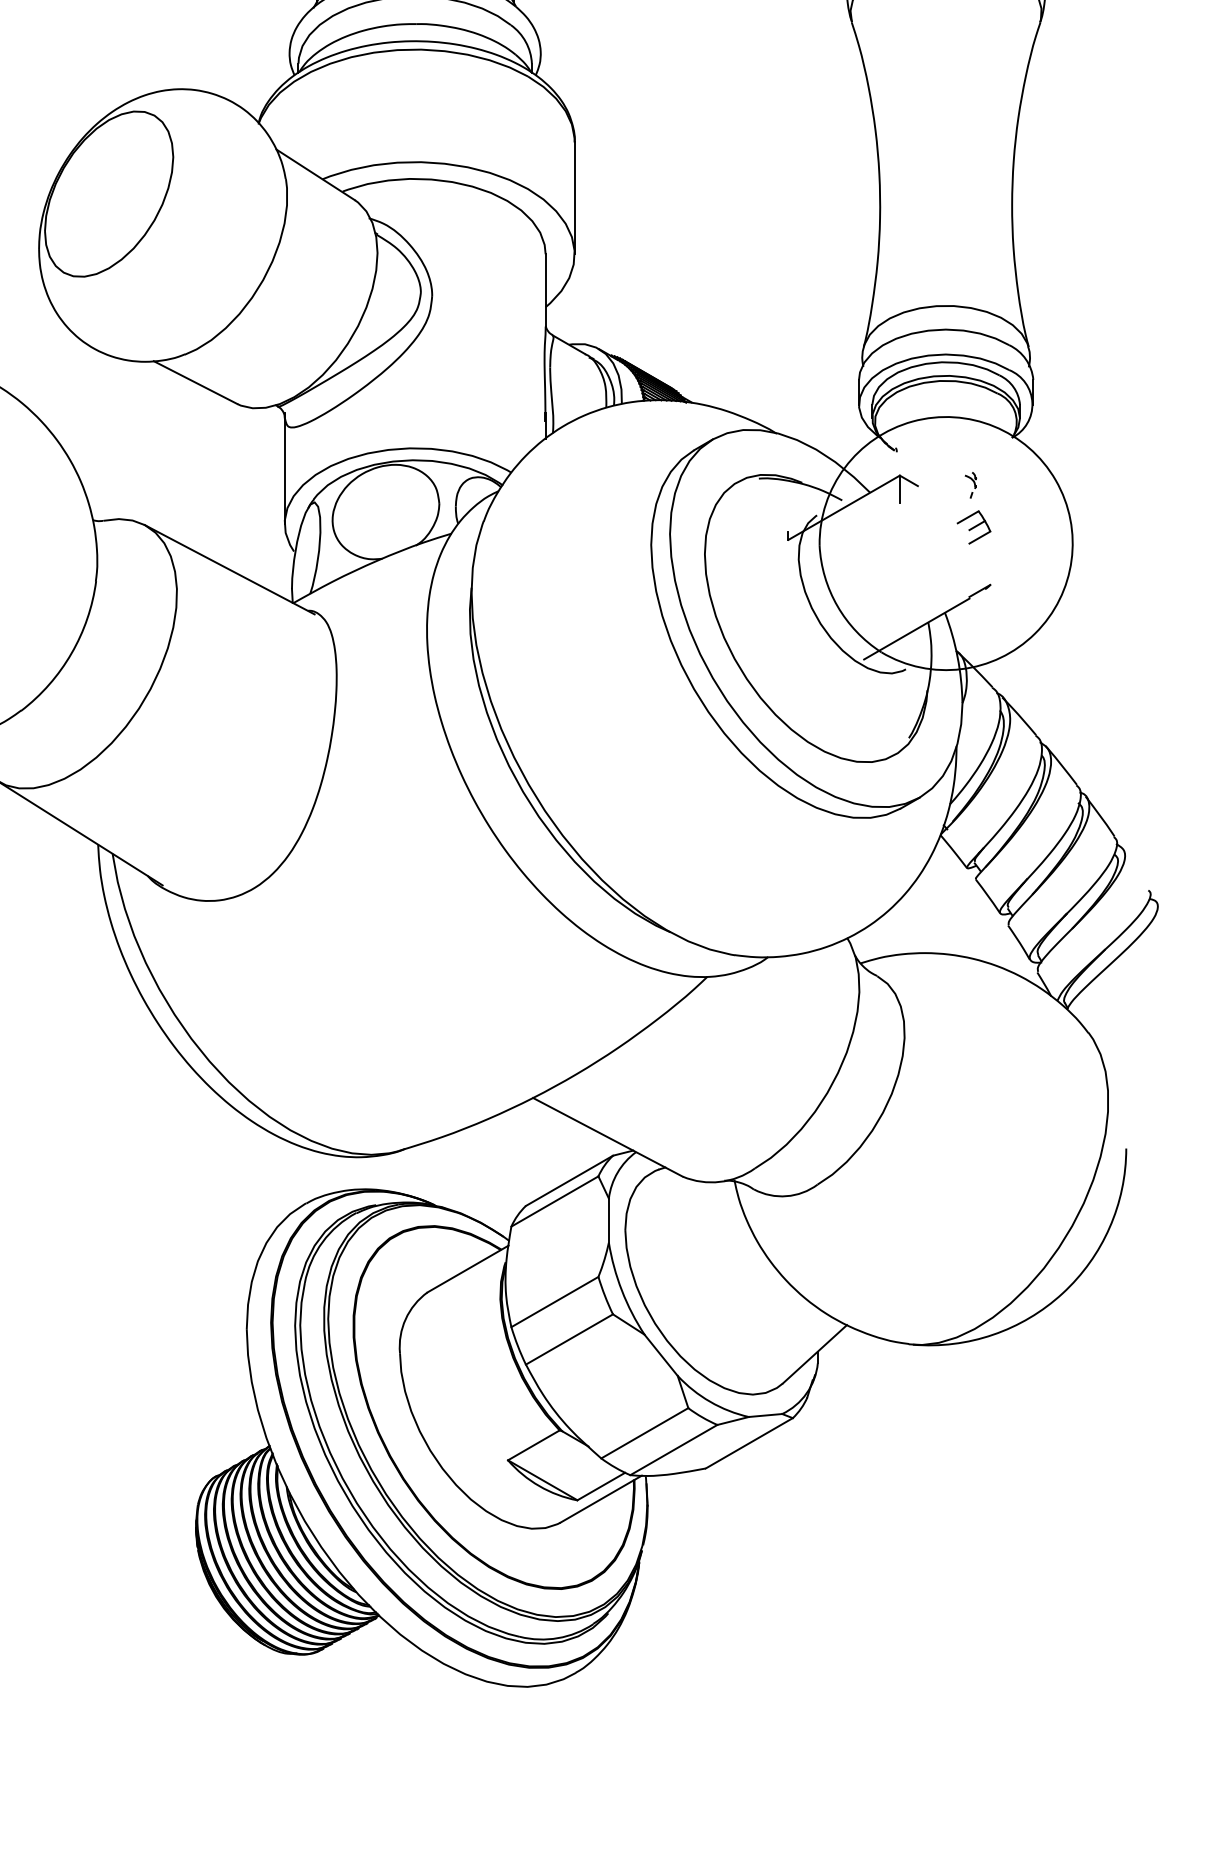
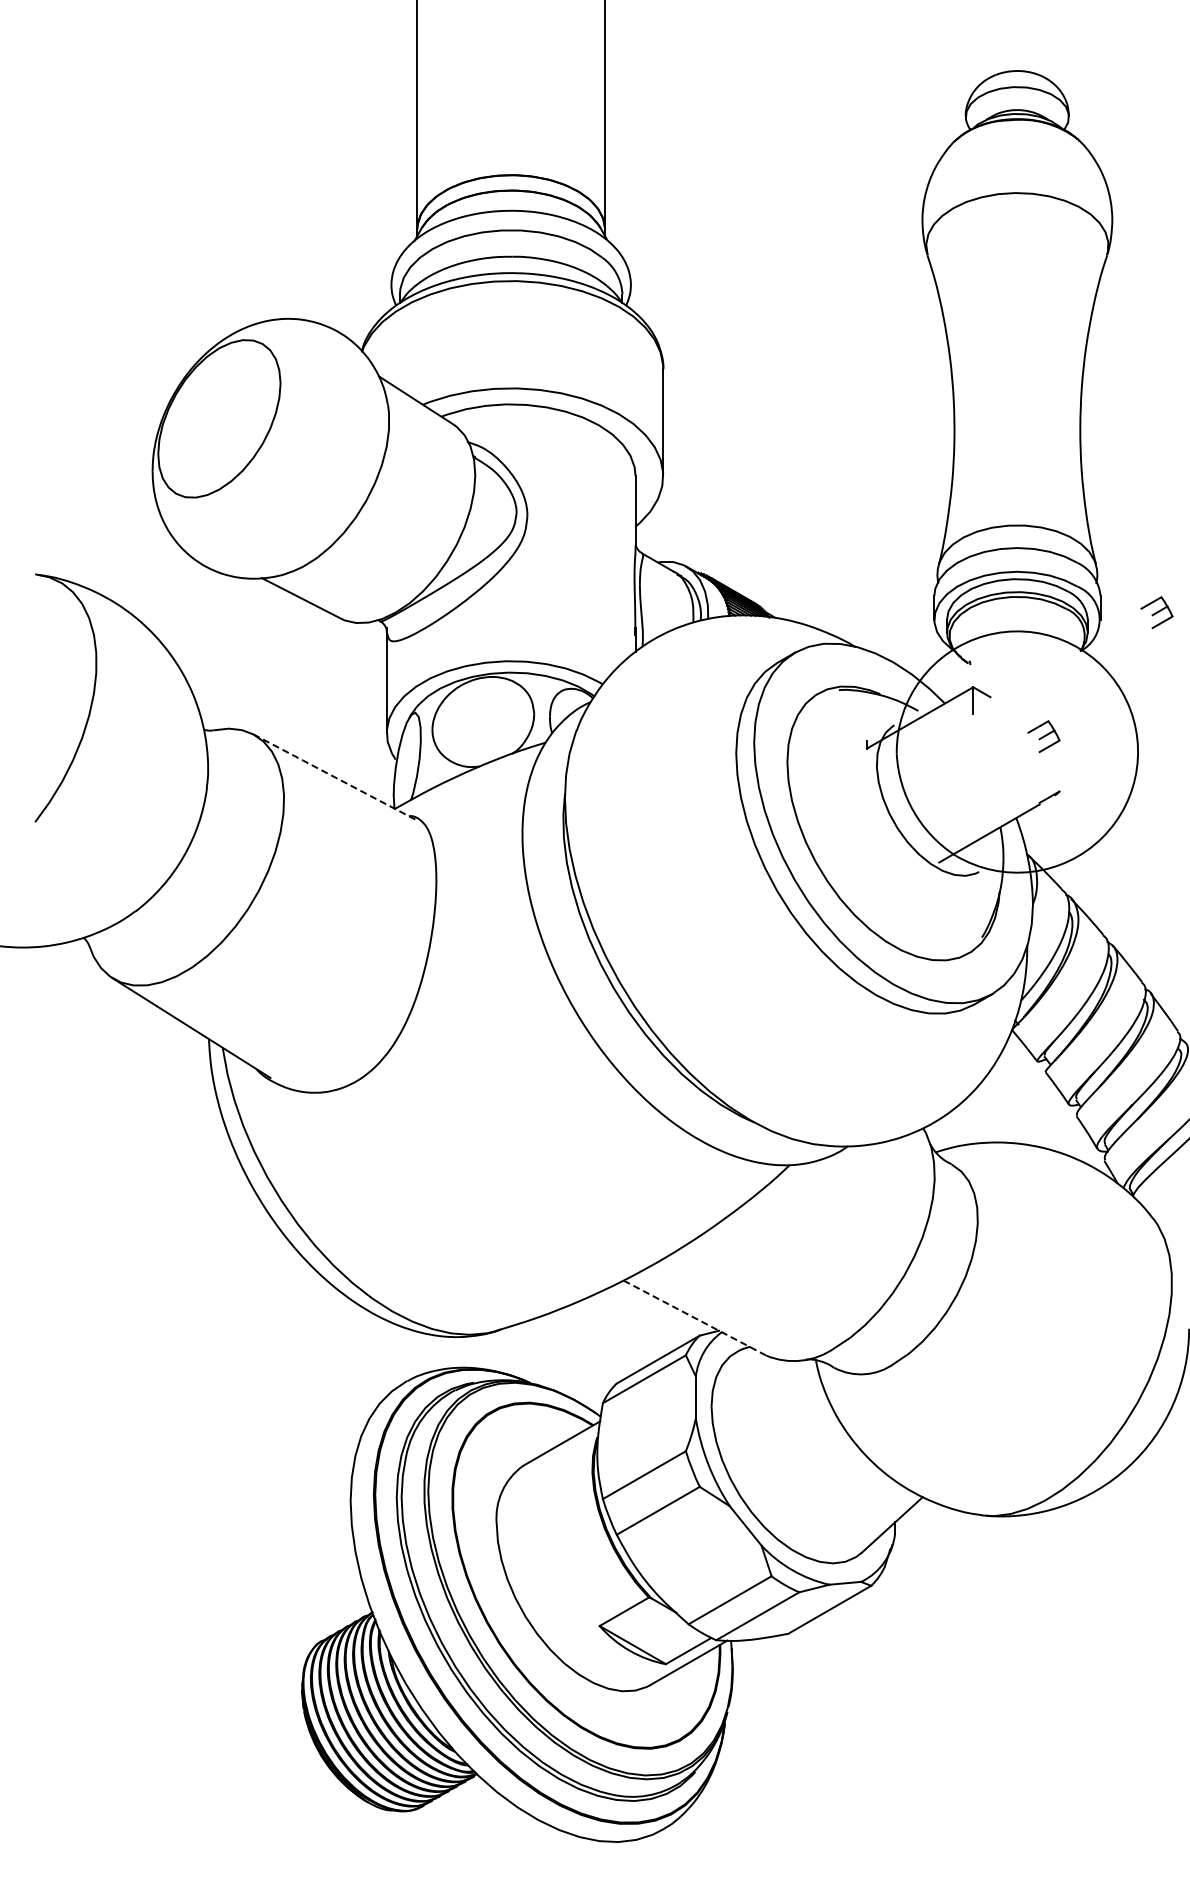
part: (1092, 397) -> (1156, 612), added
part: (970, 485) -> (1040, 696), removed
line: (228, 569) -> (333, 776), solid -> dashed
line: (608, 1137) -> (695, 1318), solid -> dashed

